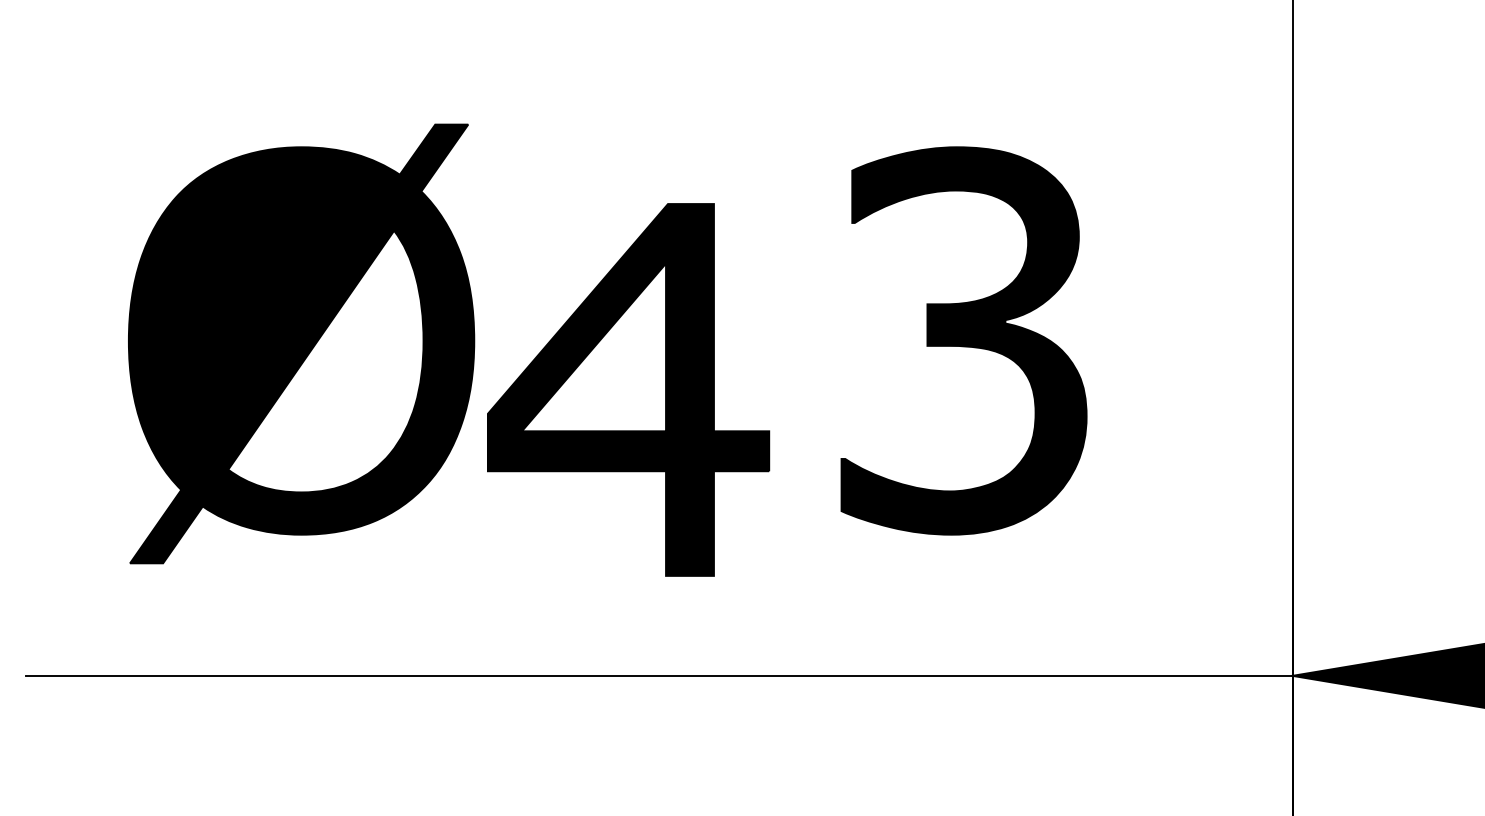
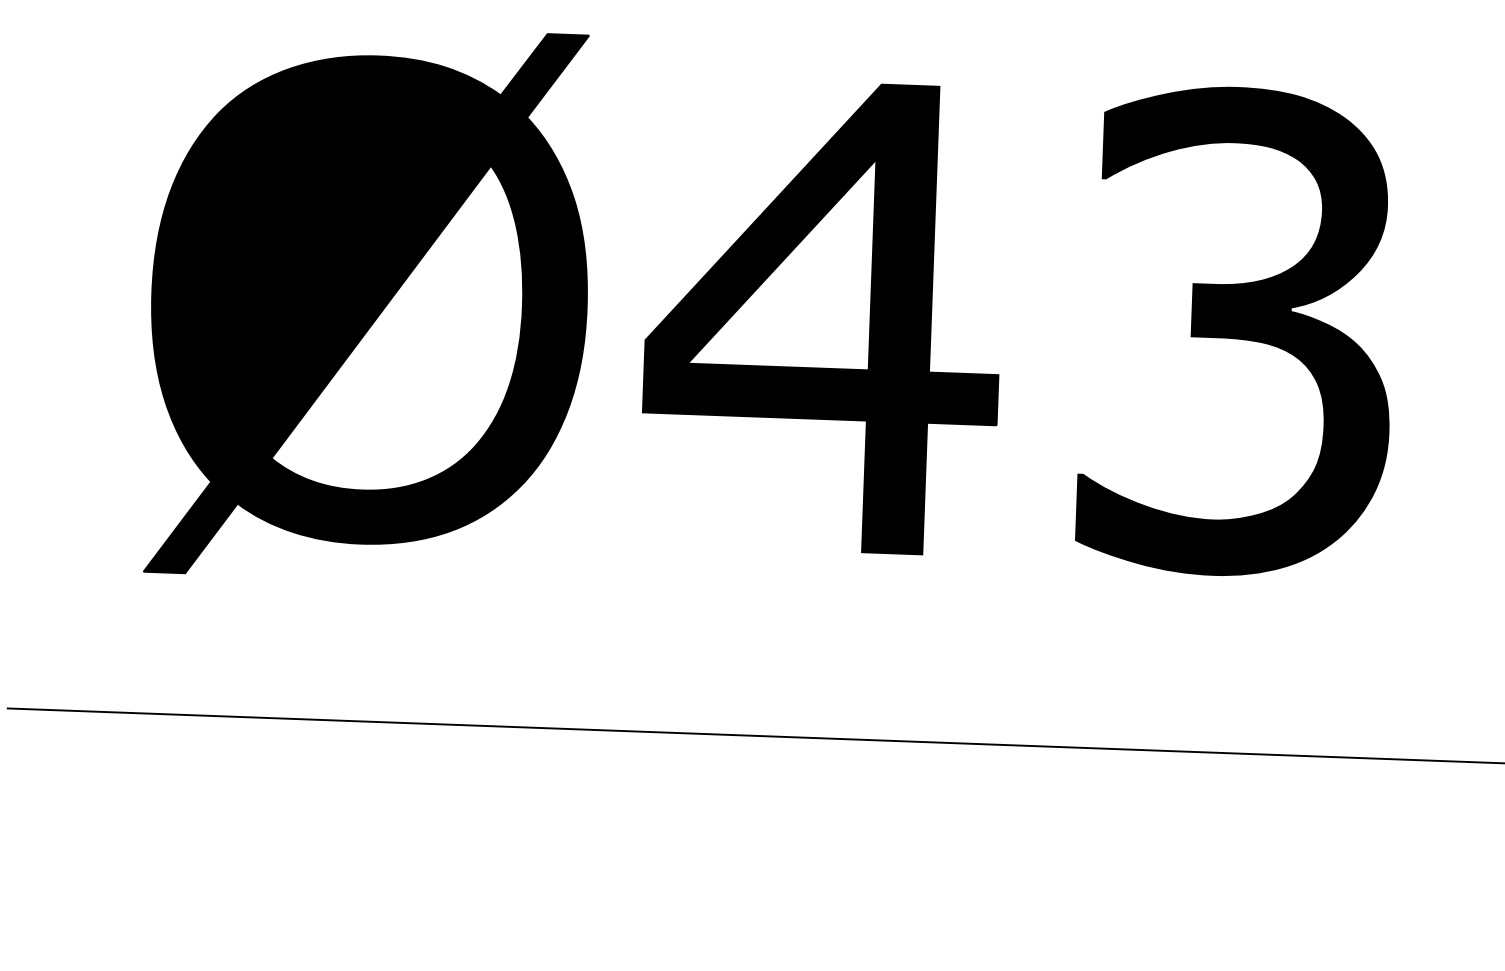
part: (963, 340) -> (1237, 331), moved
part: (628, 389) -> (823, 316), moved

